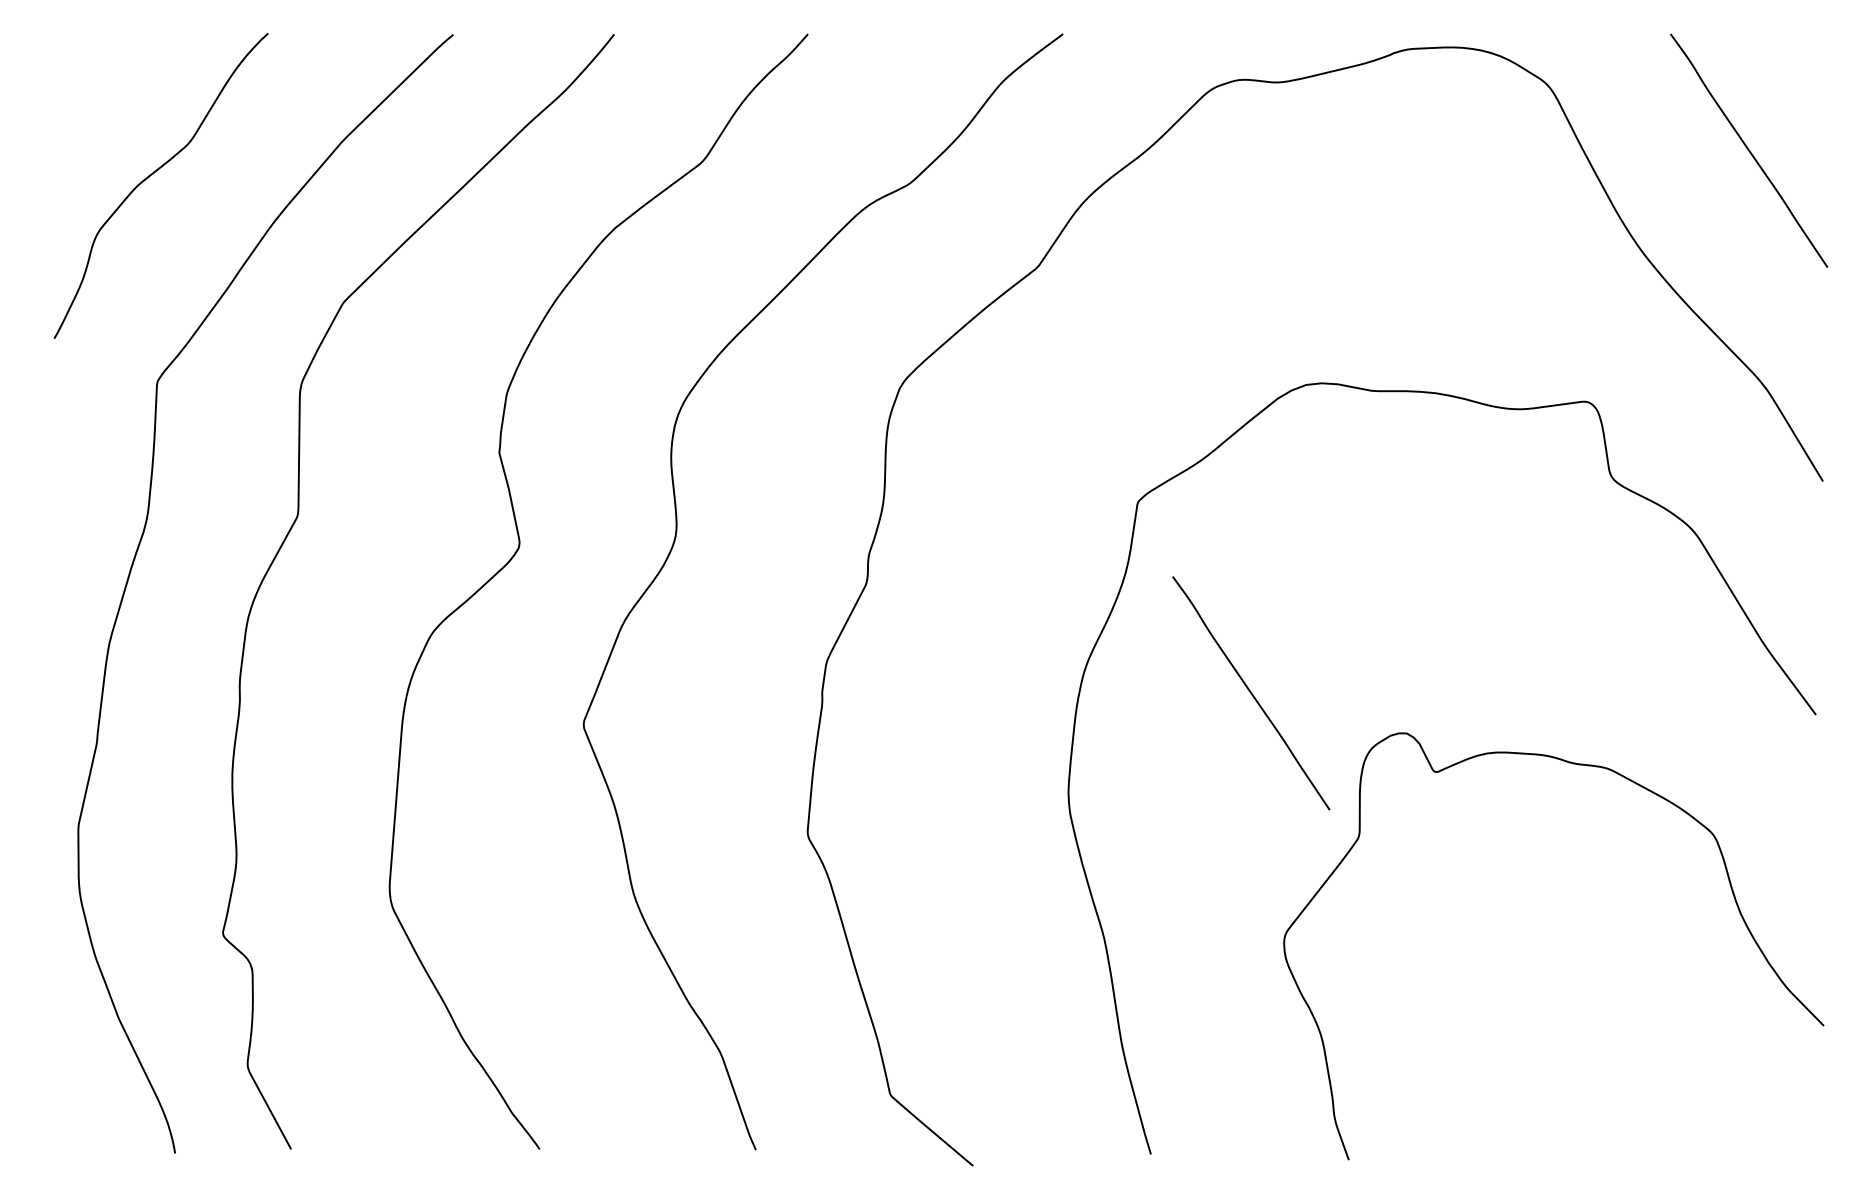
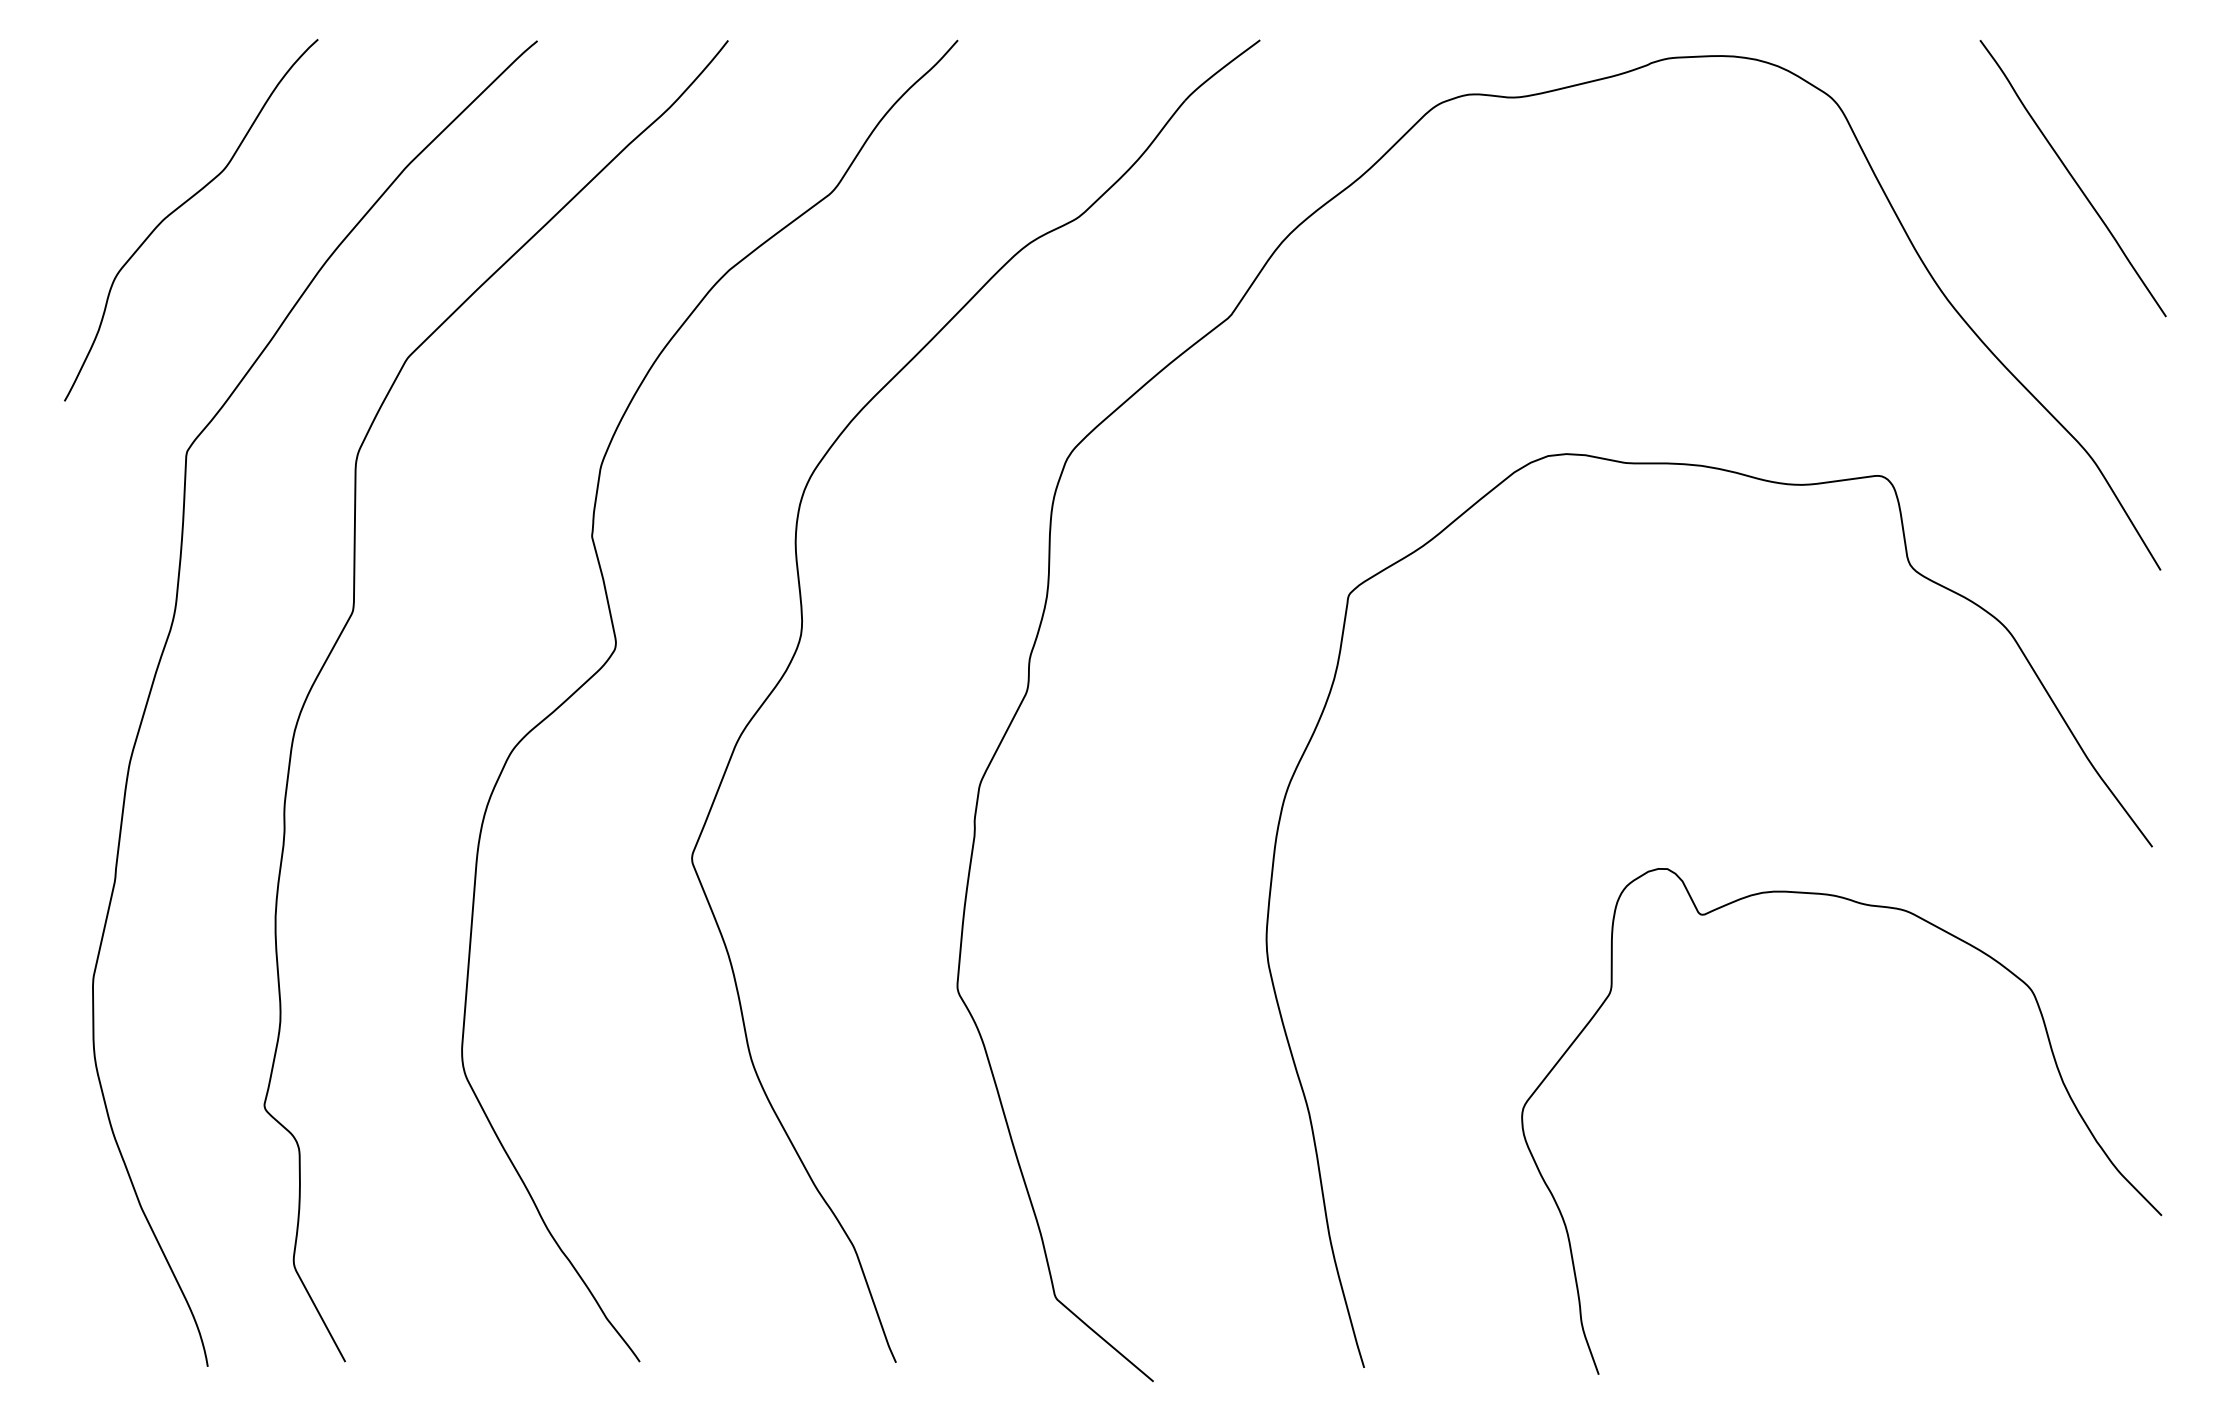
curve: (1250, 693) -> (1482, 821), removed

